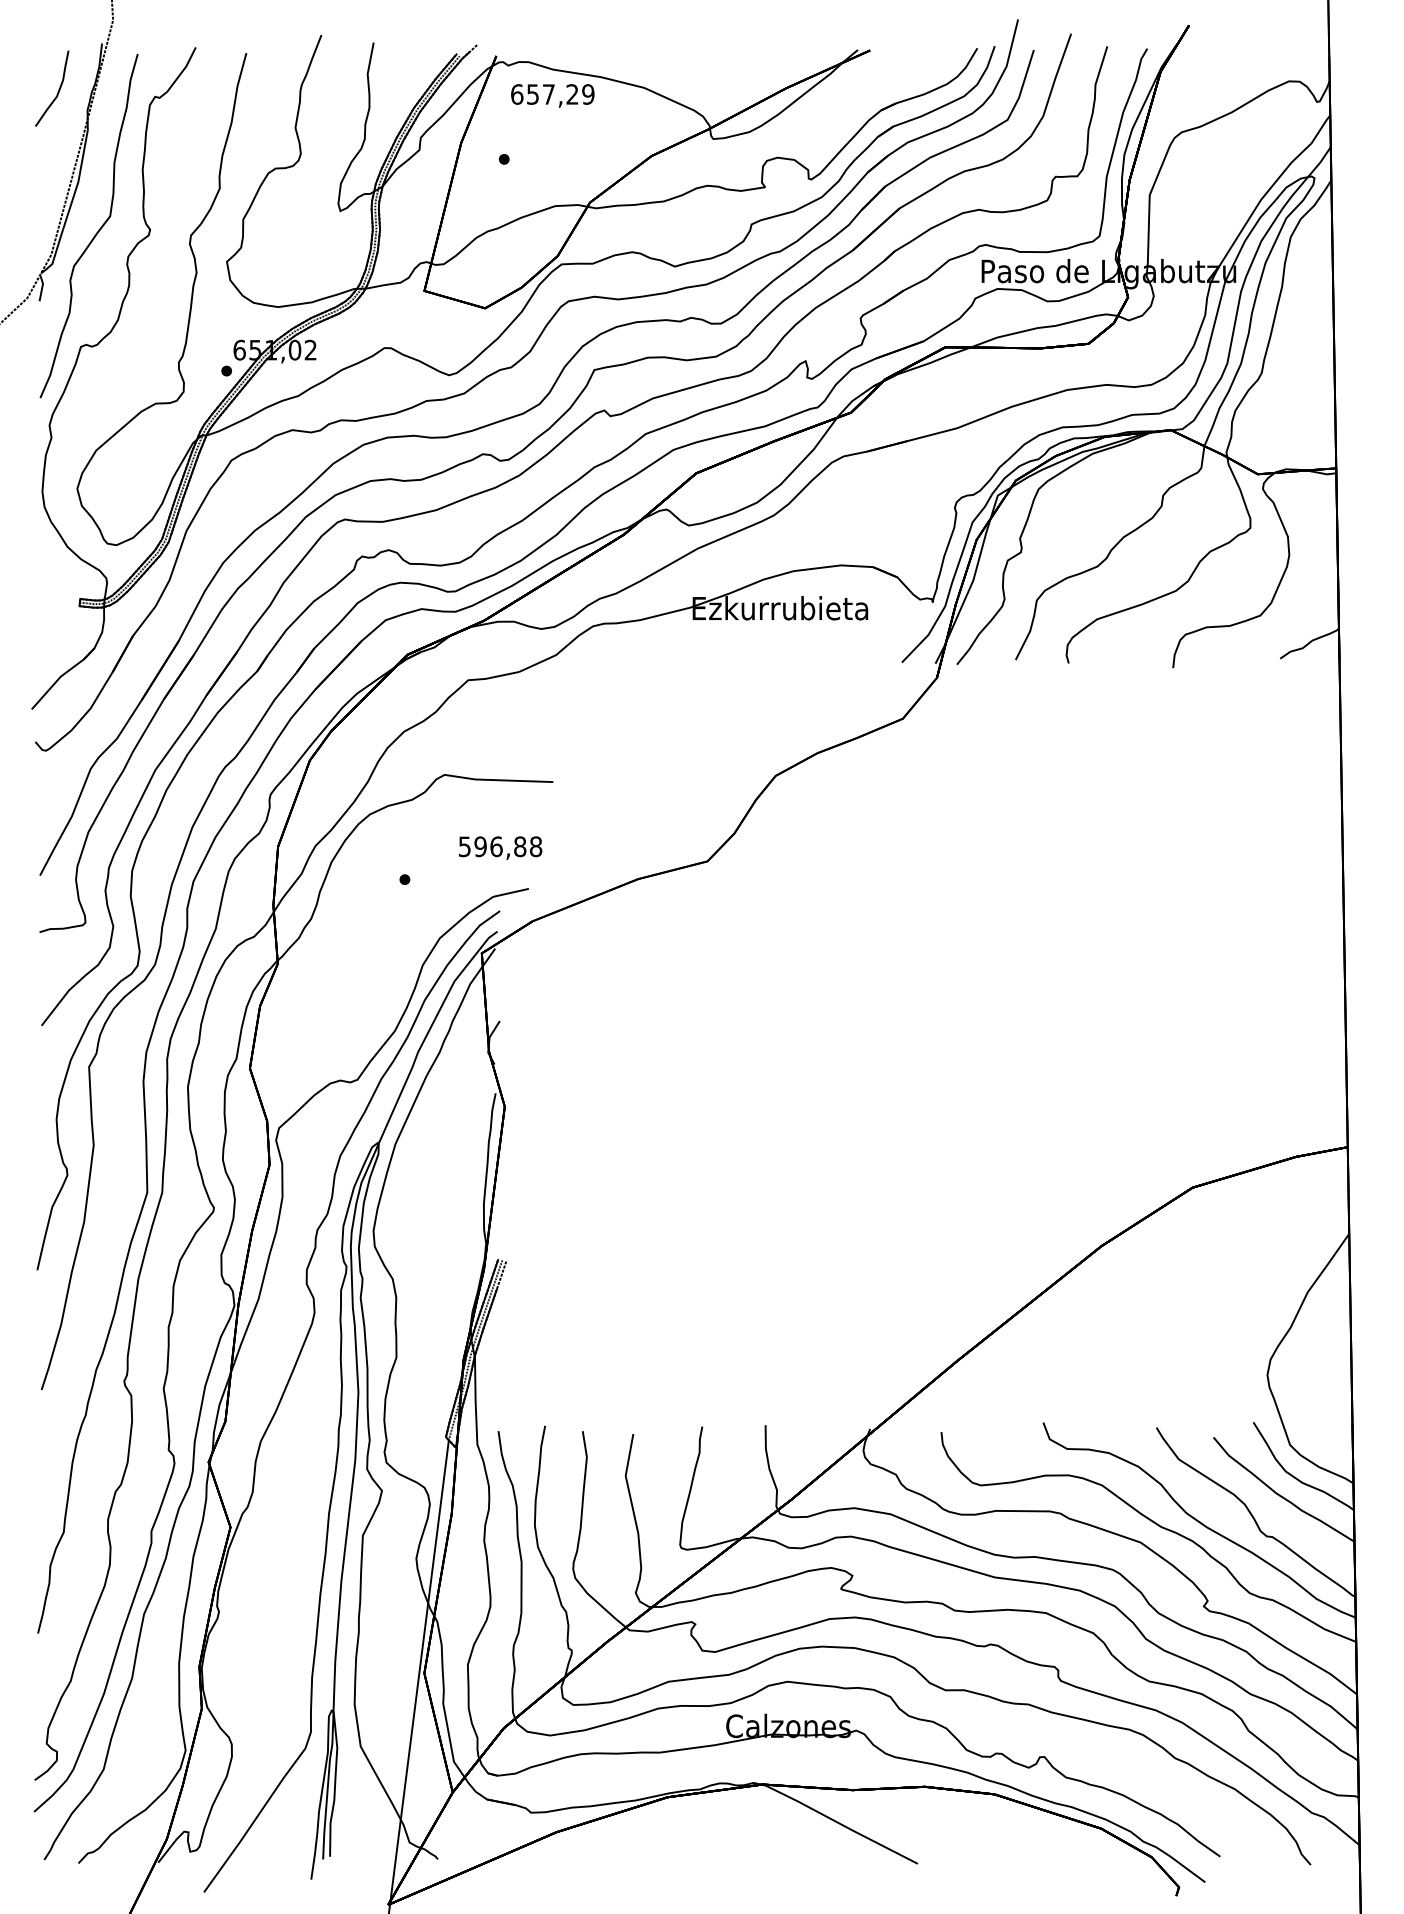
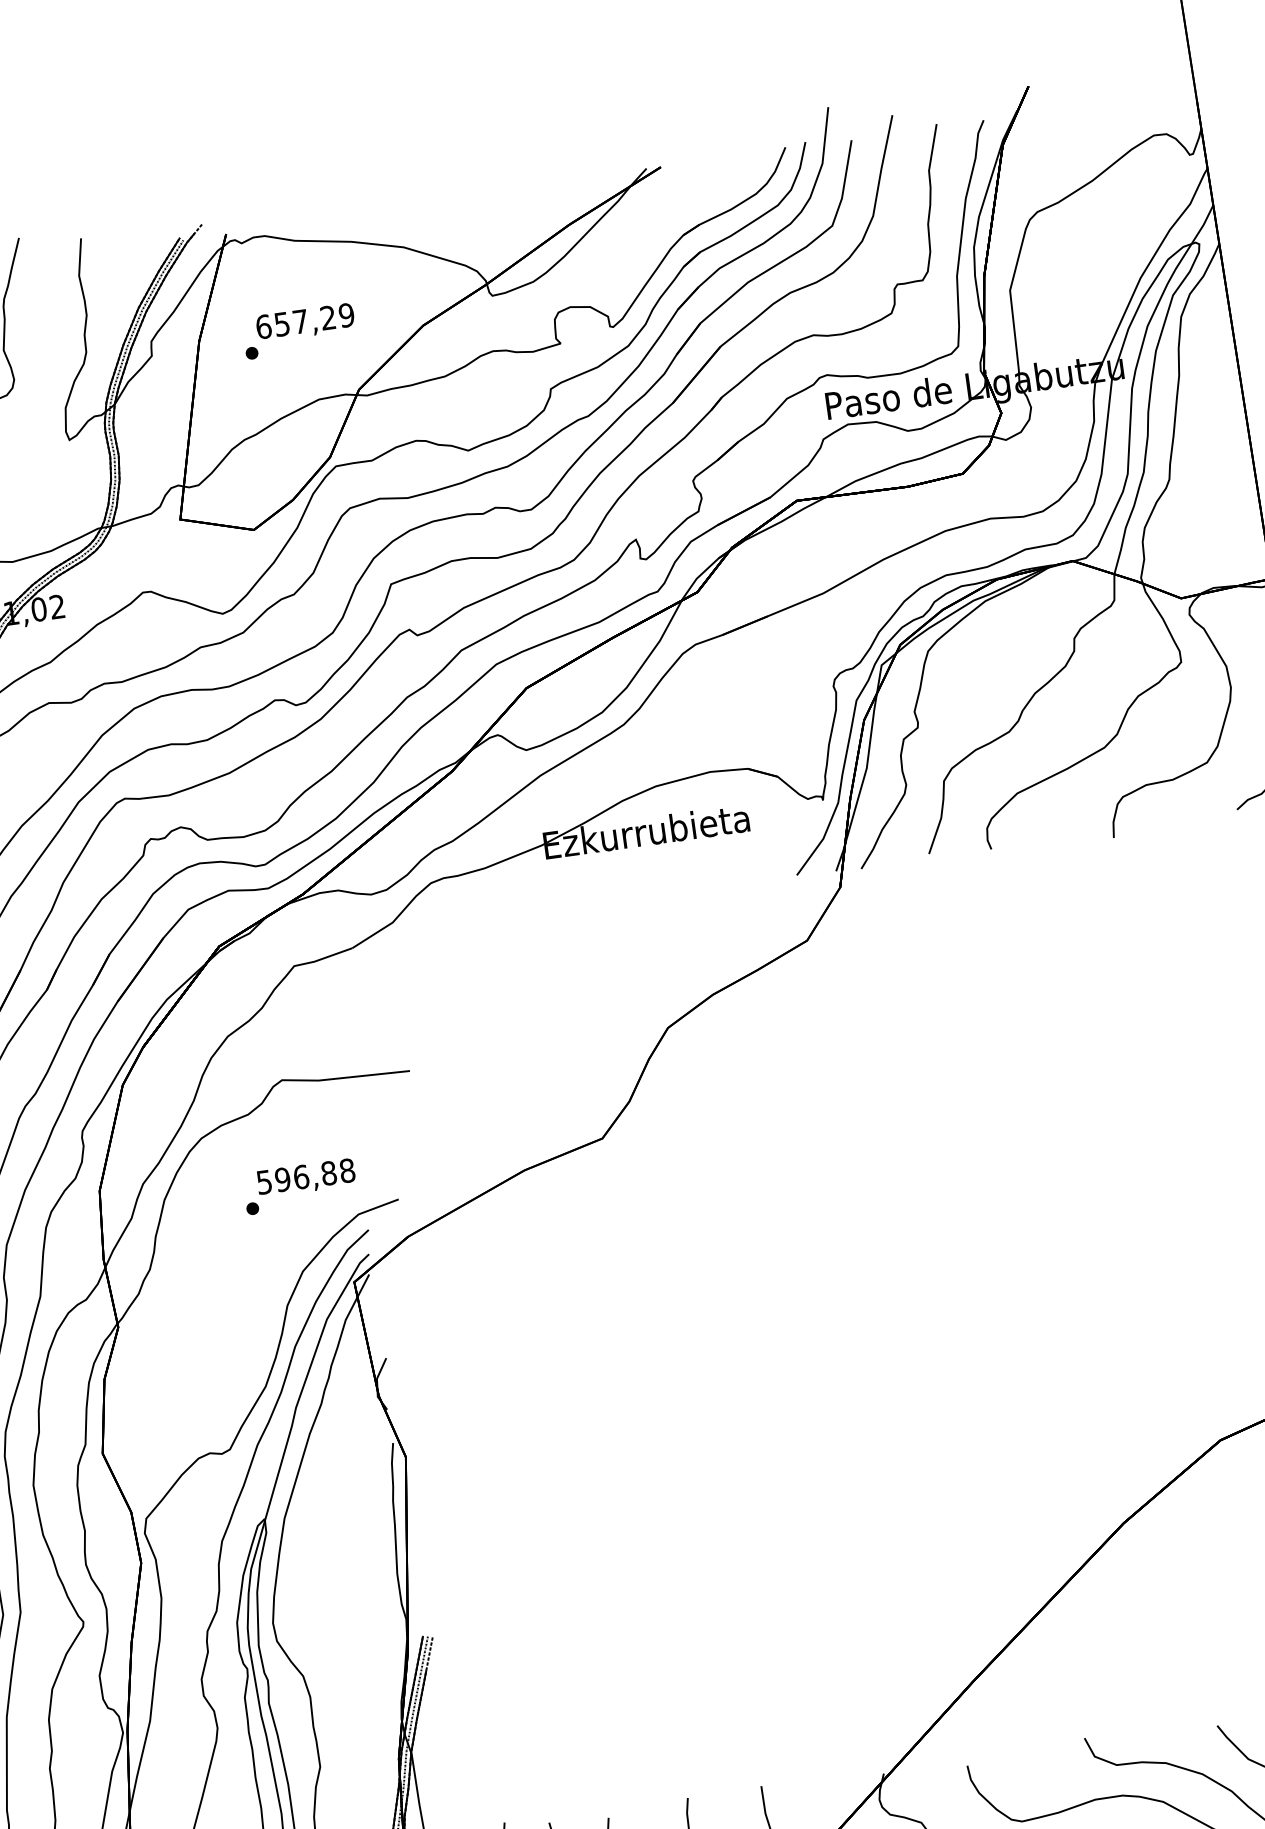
text: (552, 95) -> (305, 322), moved
text: (500, 847) -> (306, 1177), moved

